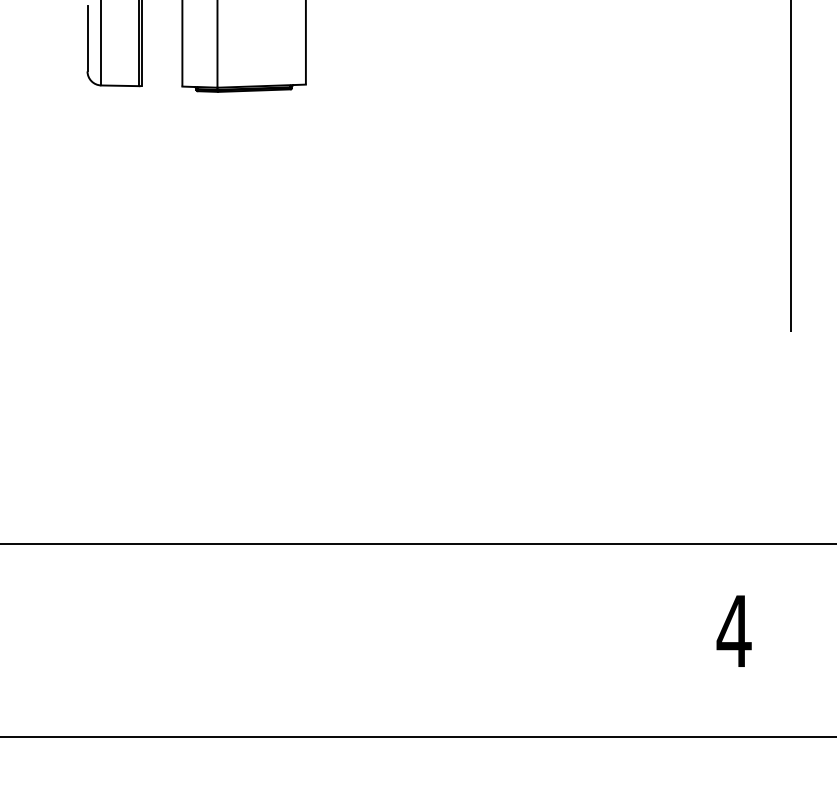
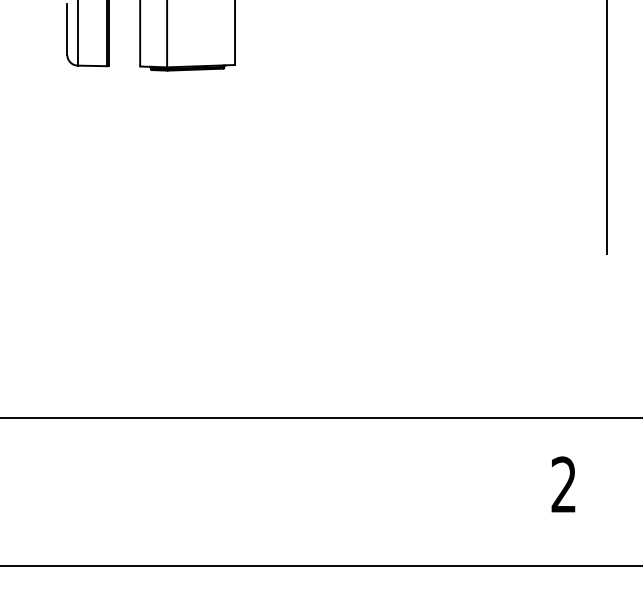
text: (733, 630) -> (563, 484), 4 -> 2

